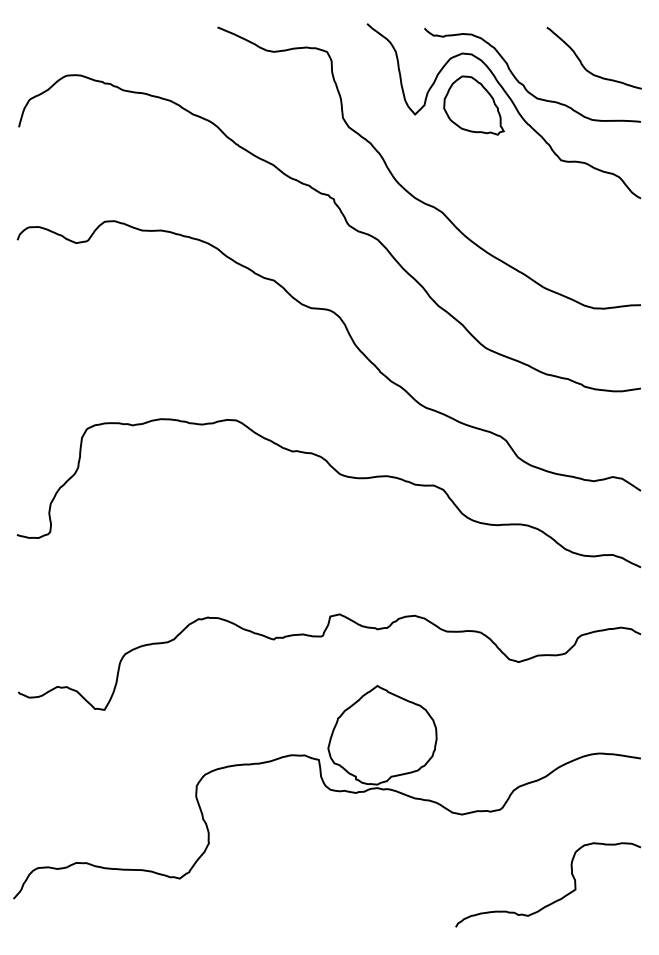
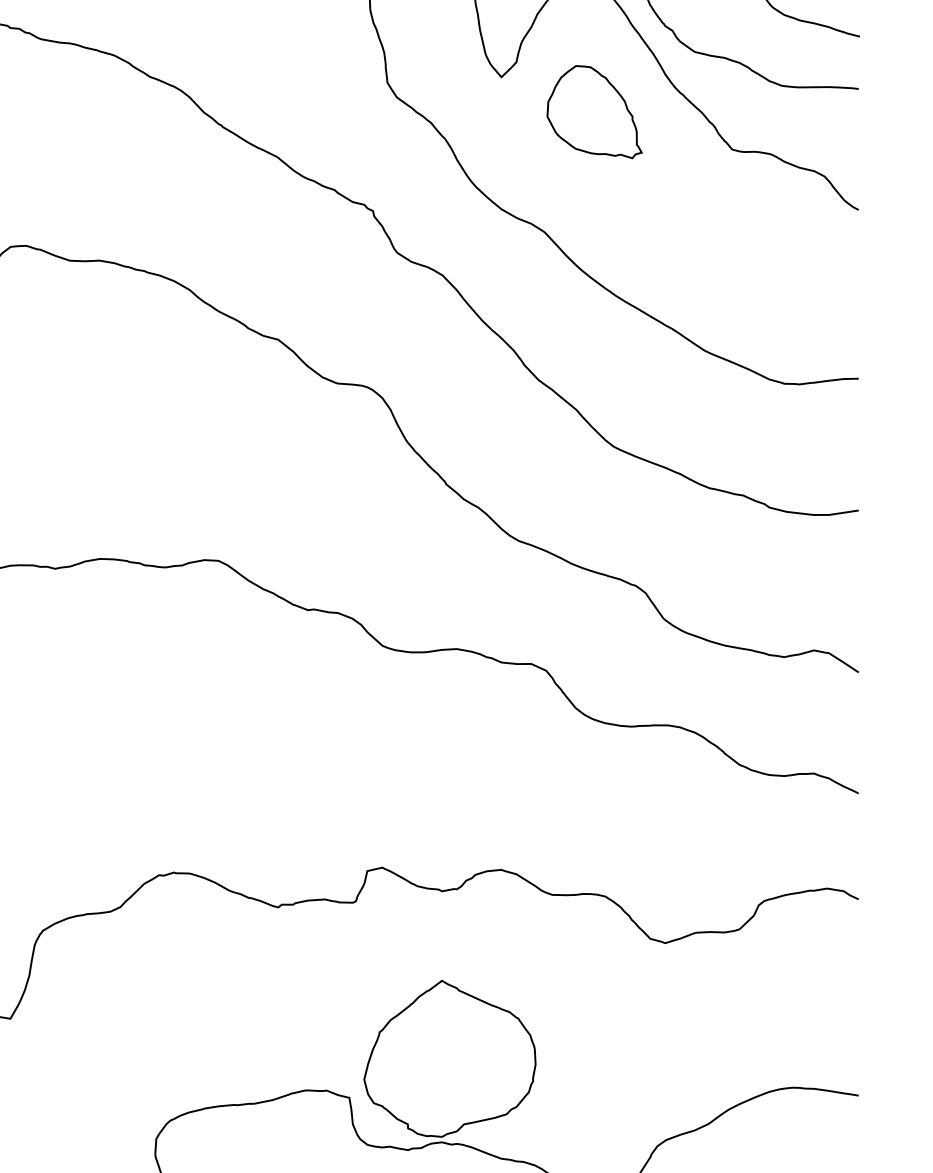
part: (473, 105) -> (593, 111), moved

